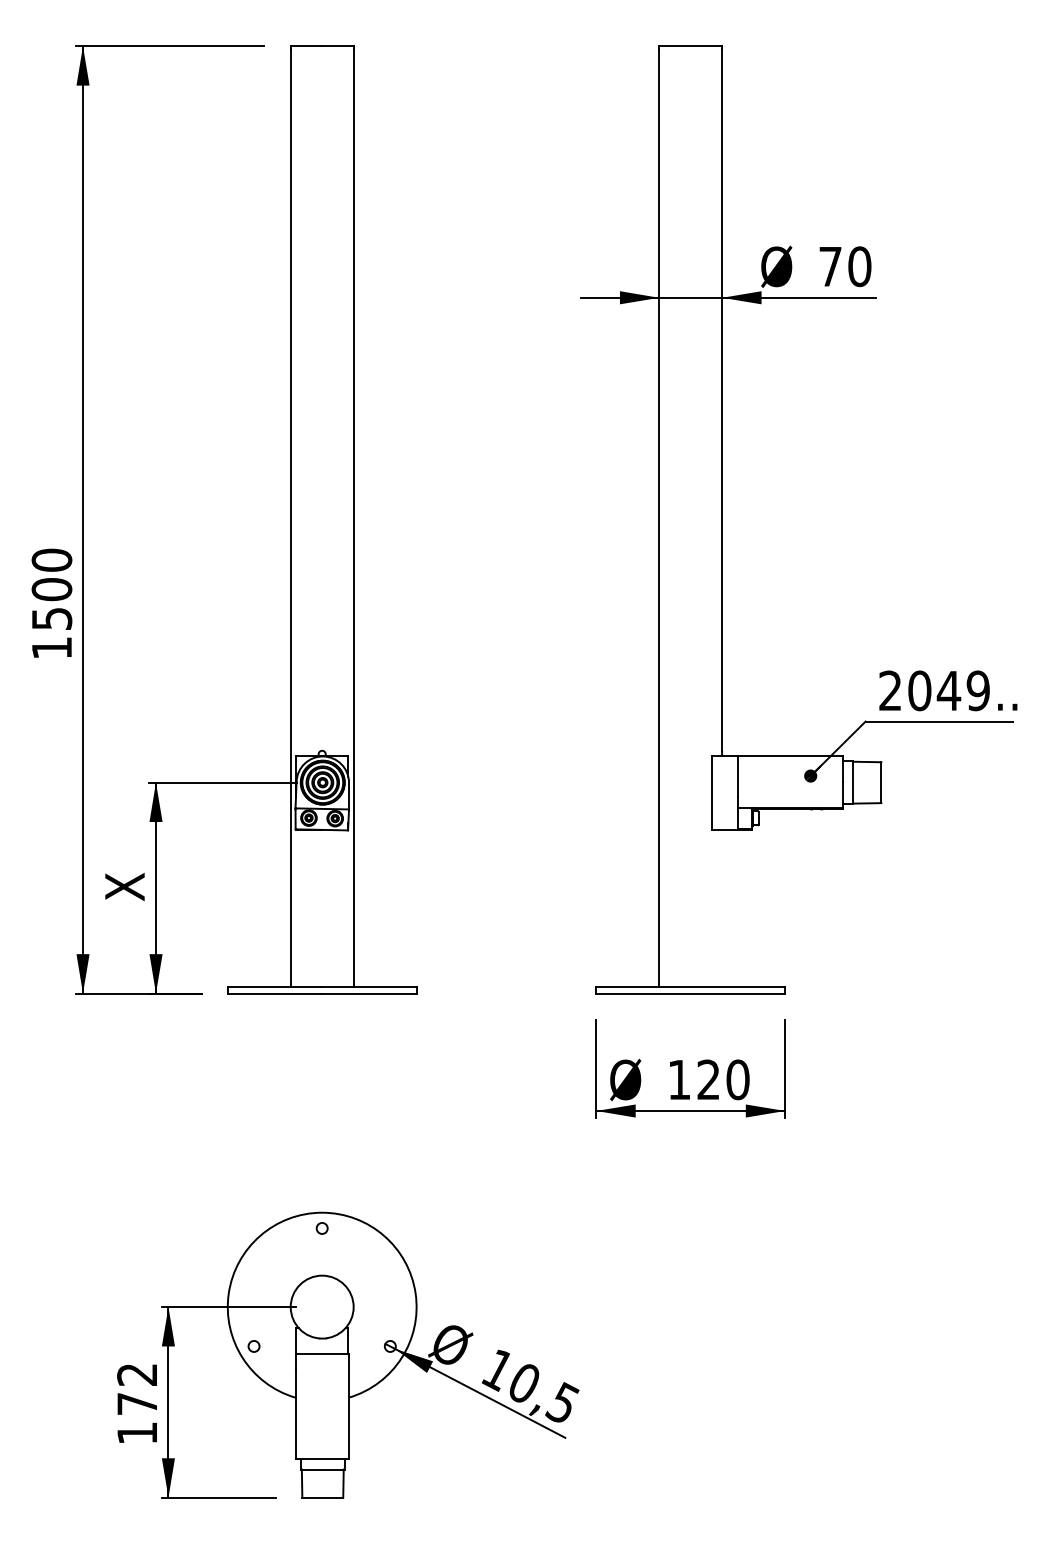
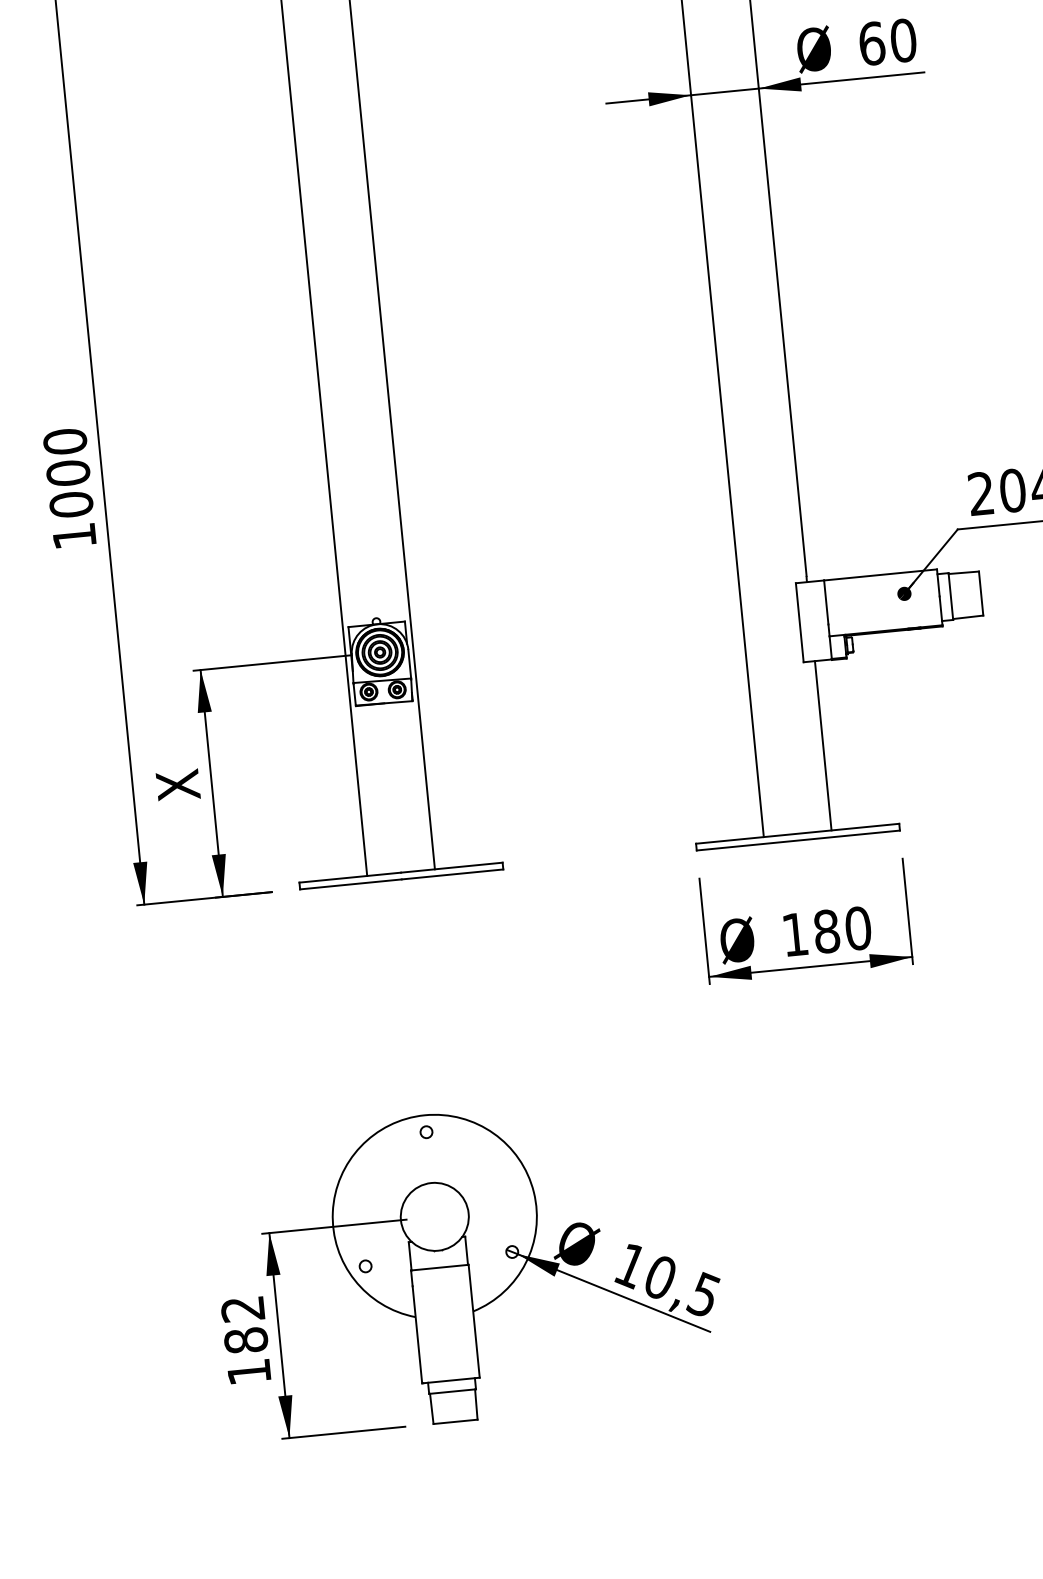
text: (830, 266) -> (871, 43), 70 -> 60
text: (51, 618) -> (70, 504), 1500 -> 1000
line: (722, 908) -> (823, 745), added
text: (708, 1079) -> (826, 931), 120 -> 180
text: (137, 1403) -> (246, 1340), 172 -> 182

